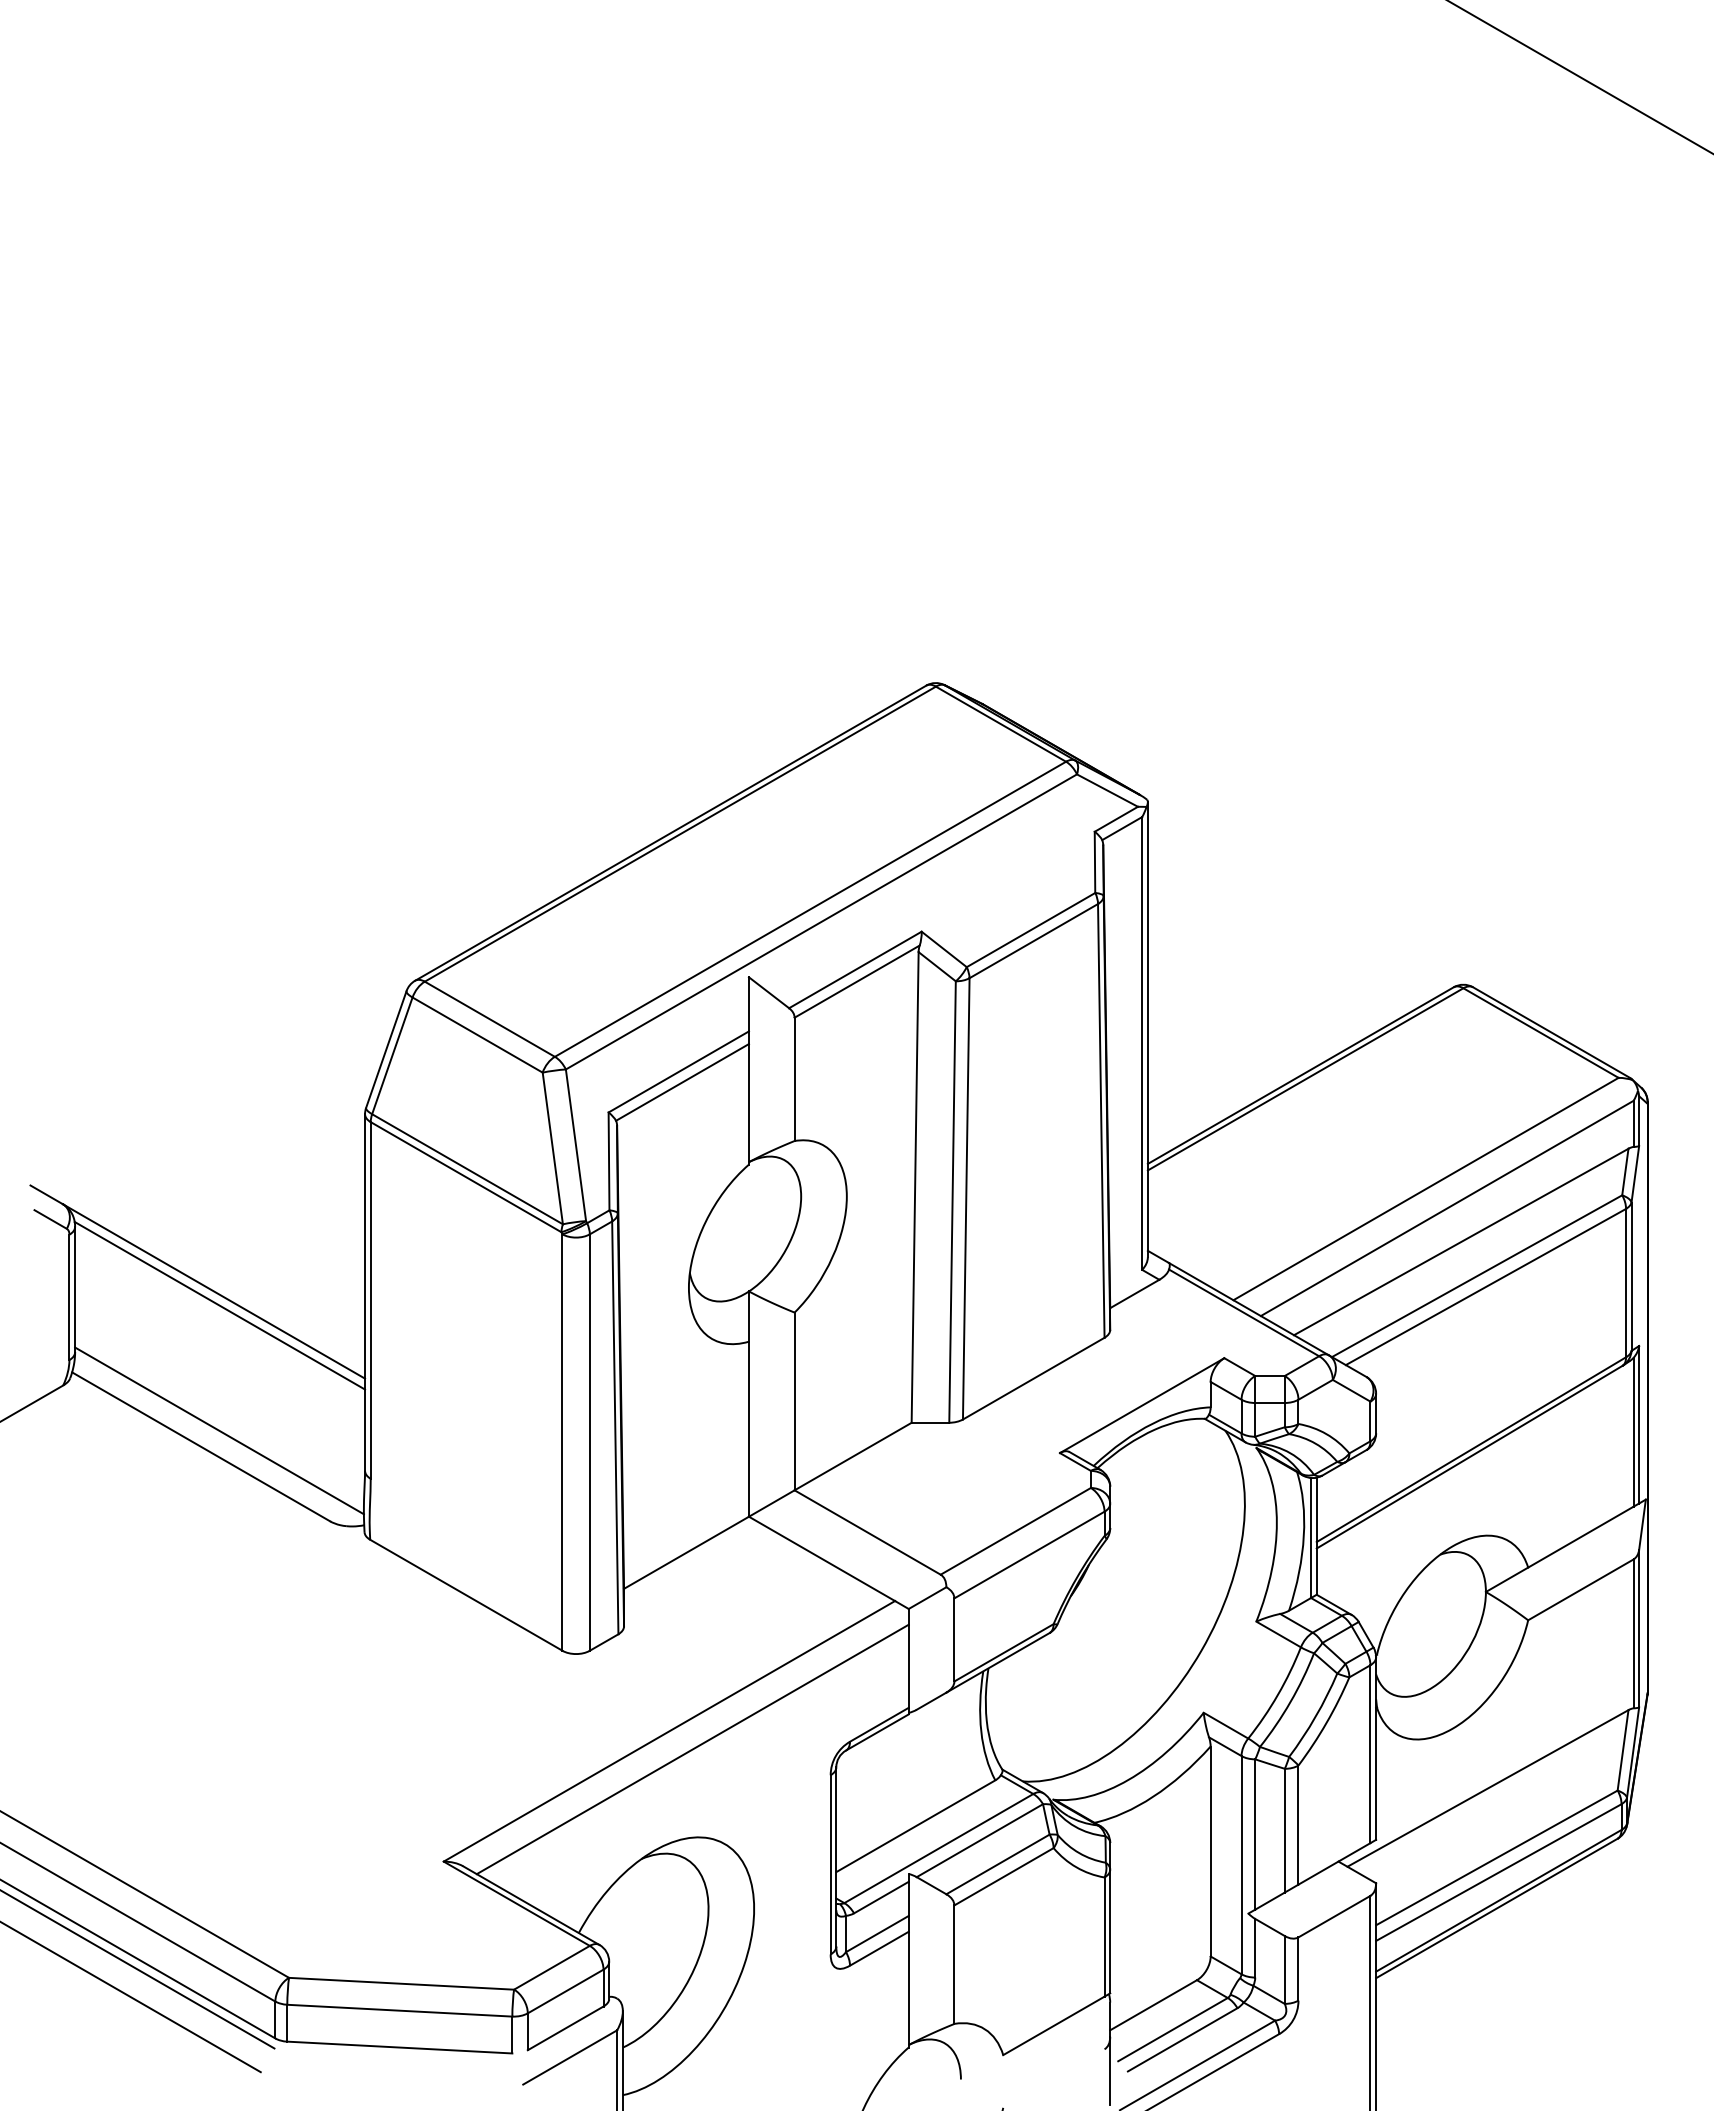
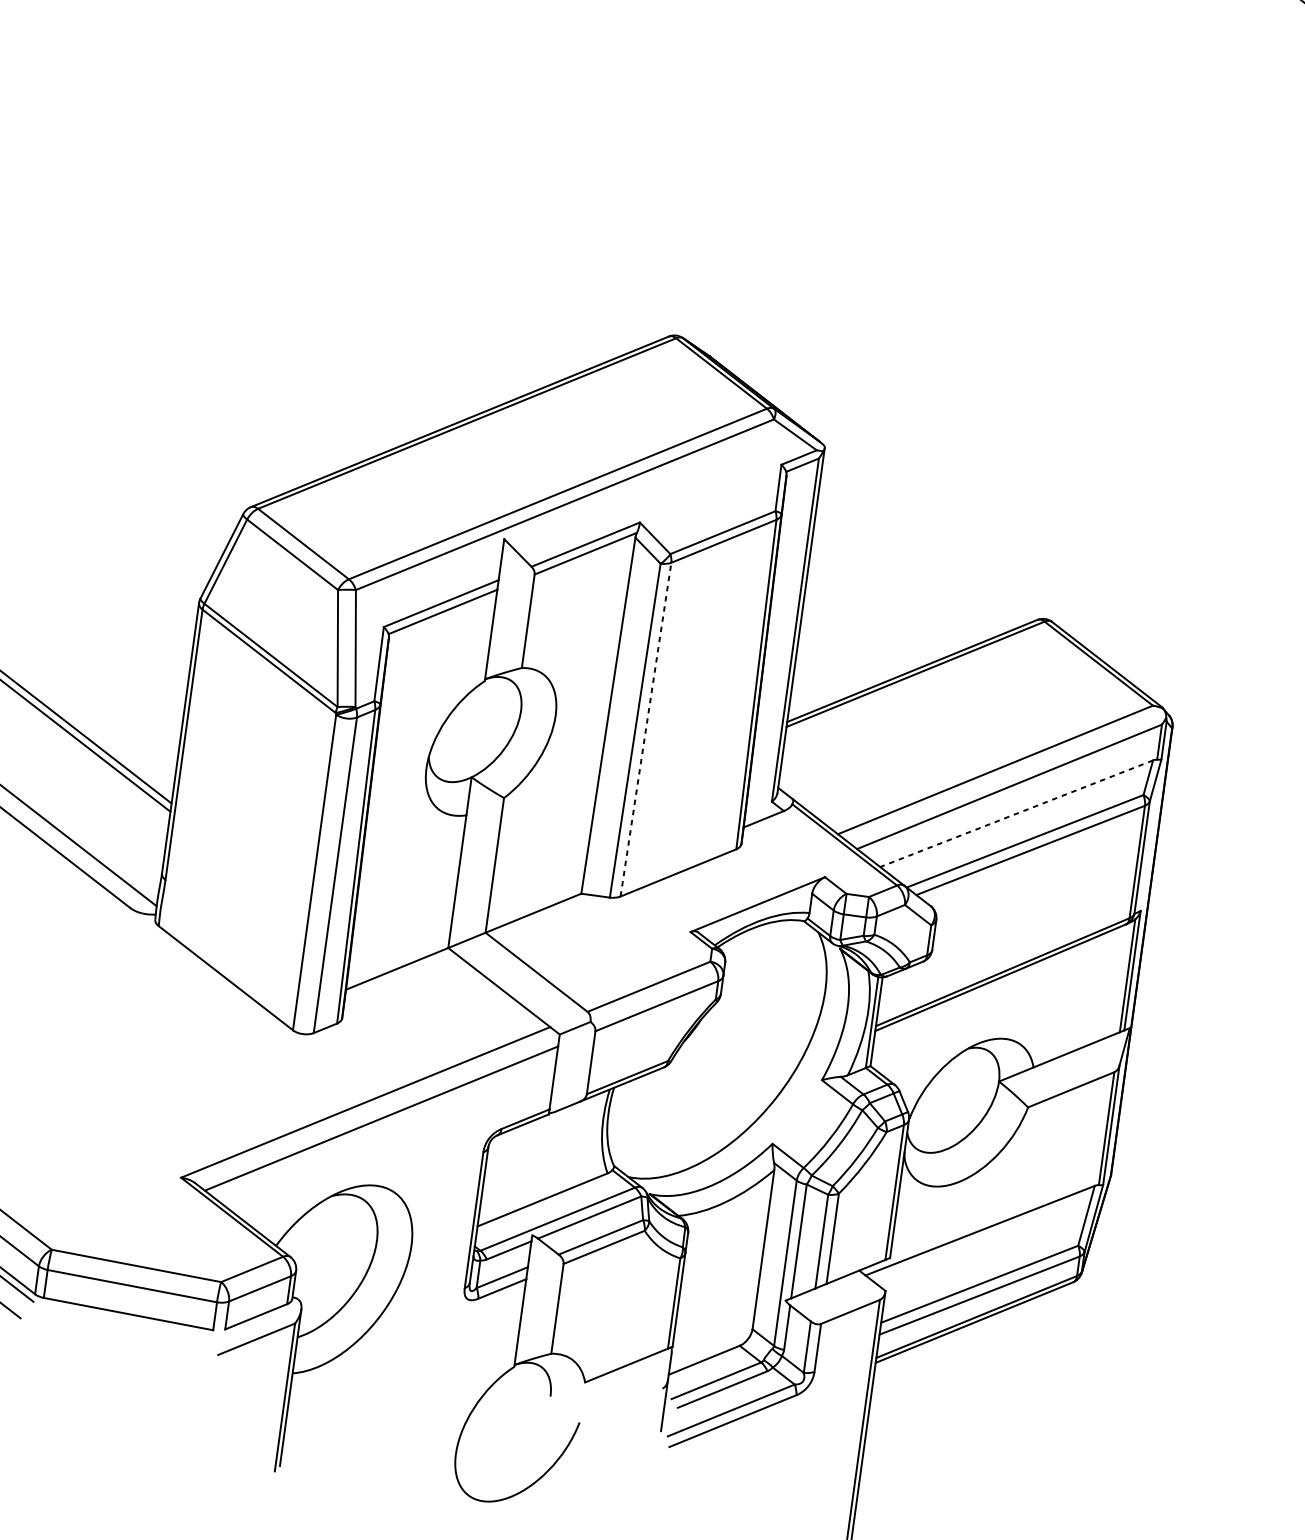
line: (966, 1198) -> (646, 729), solid -> dashed
line: (1460, 1242) -> (1016, 814), solid -> dashed

